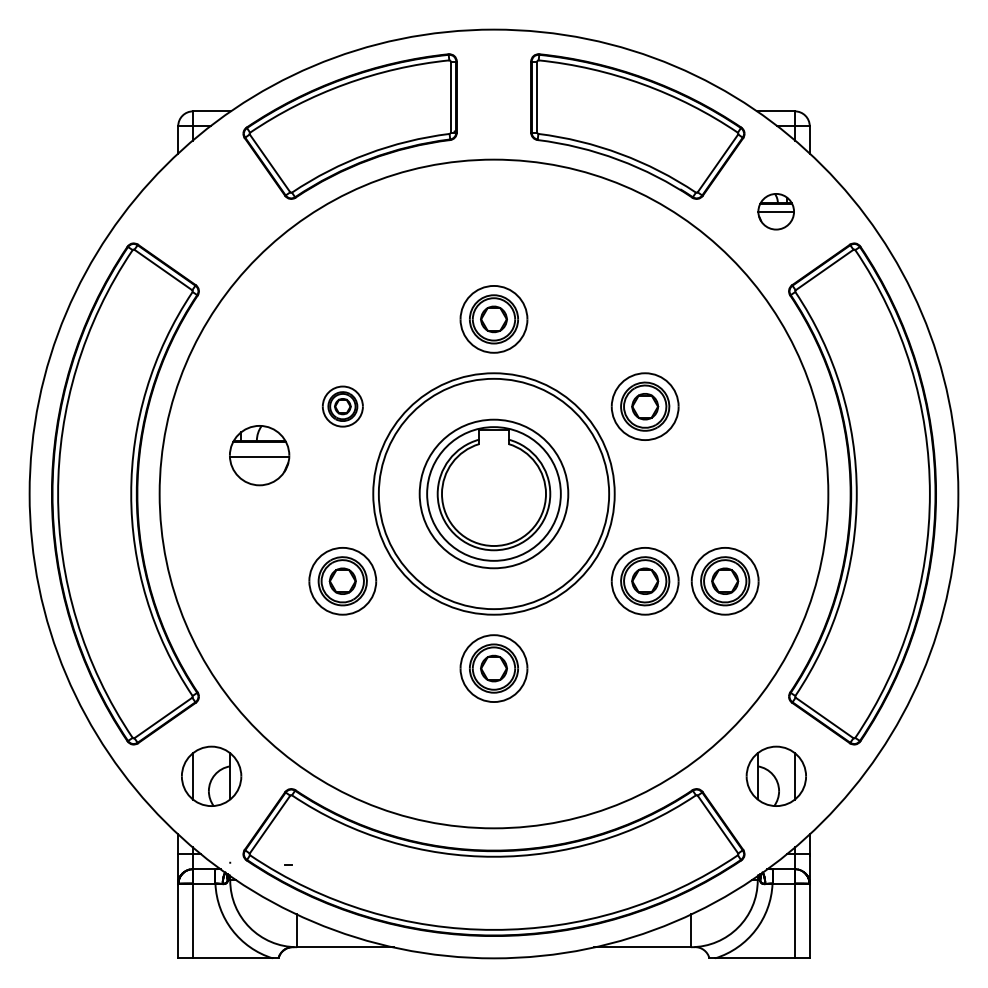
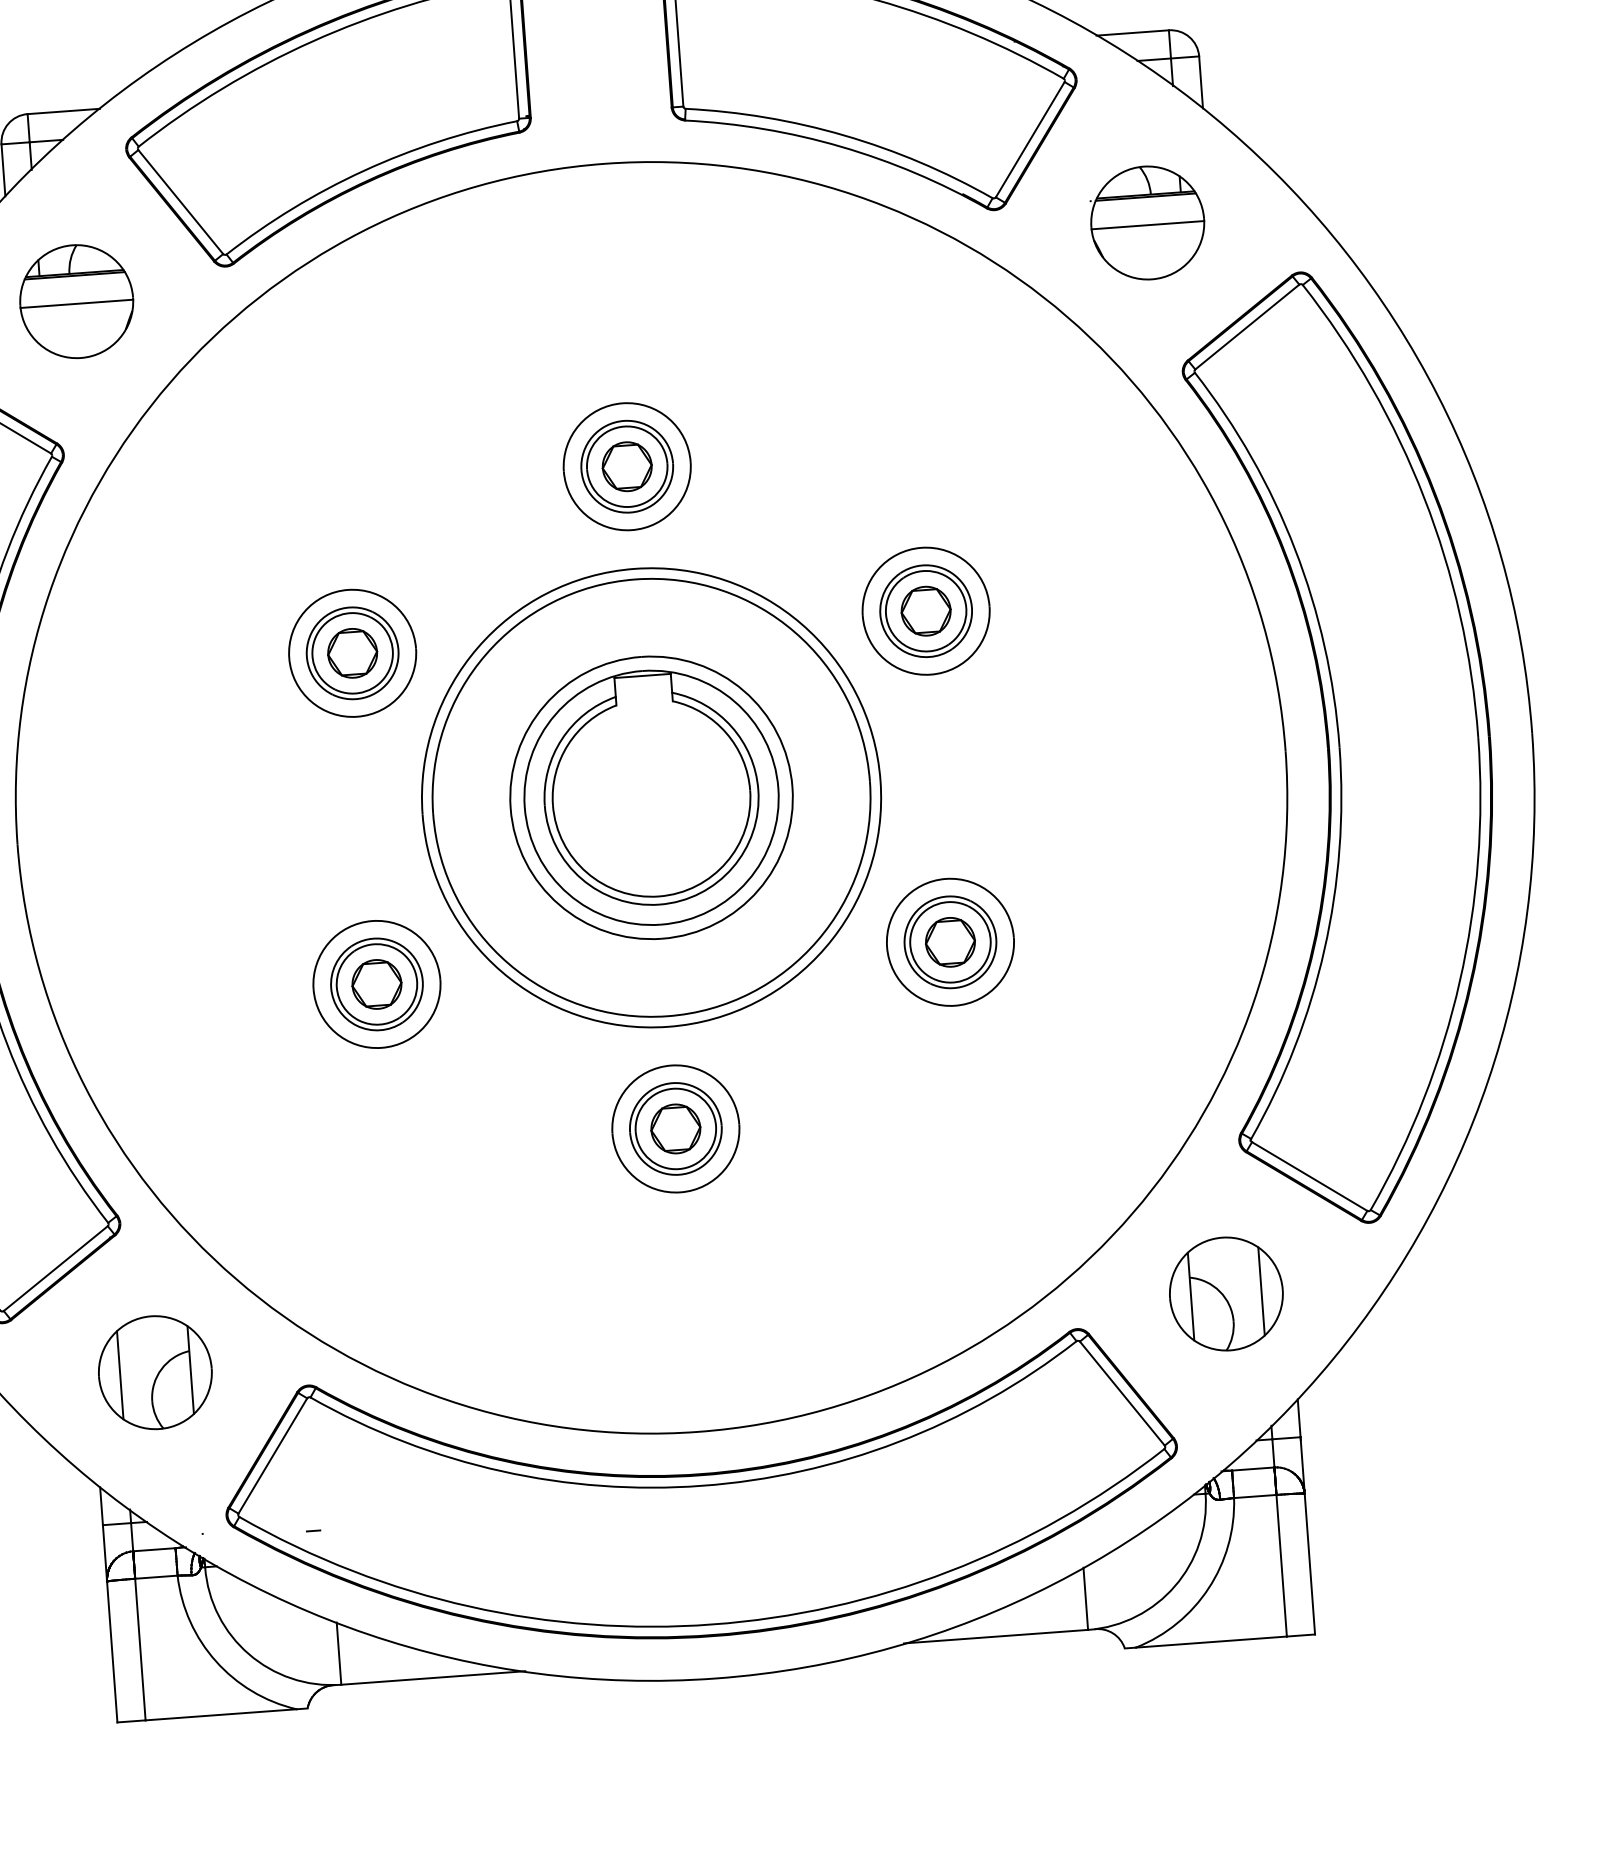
part: (775, 211) -> (1146, 222), size x1.67
part: (342, 406) -> (352, 653), size x1.67
part: (259, 455) -> (76, 301), moved
part: (724, 581) -> (1100, 931), removed

